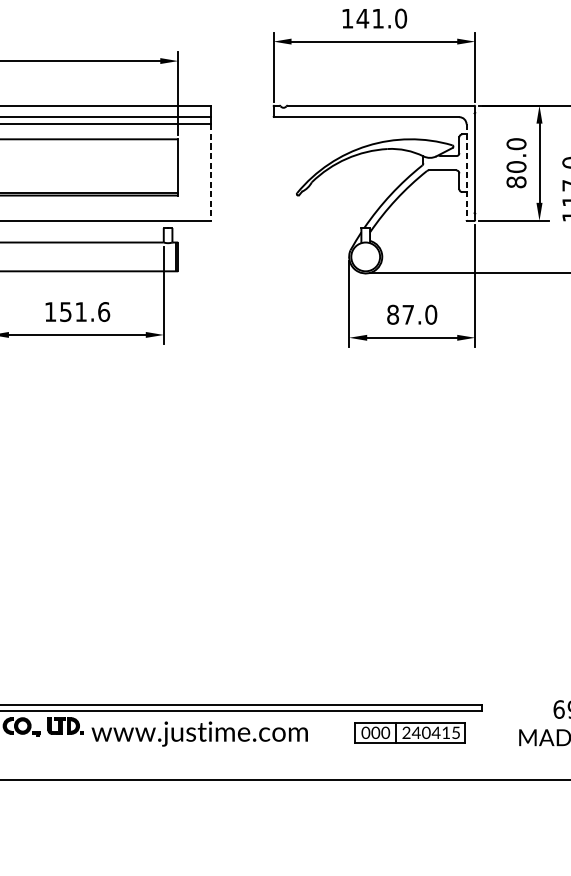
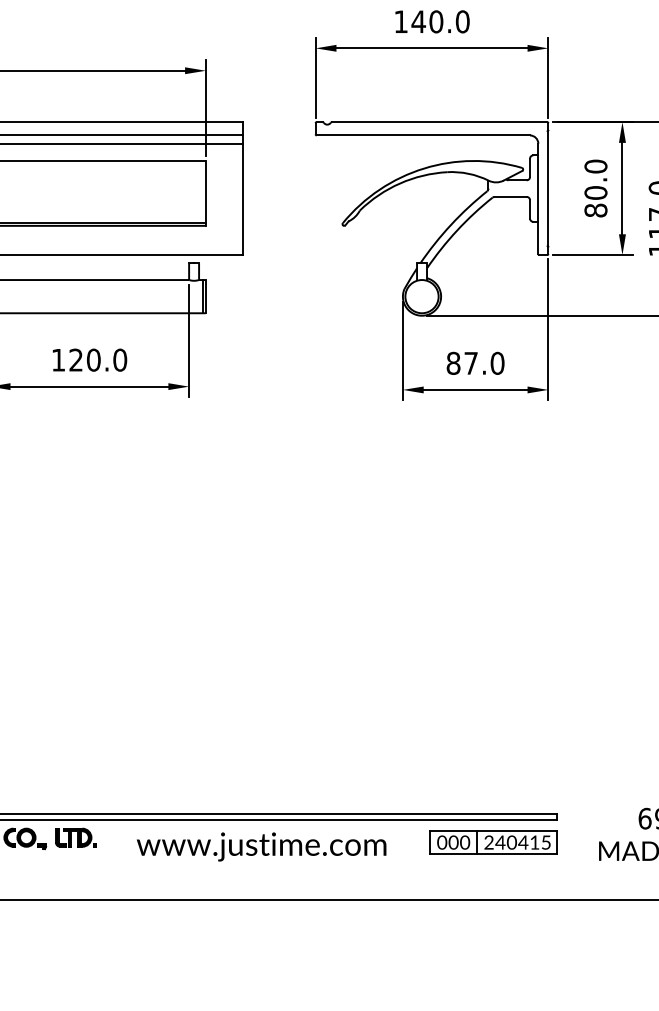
text: (378, 18) -> (436, 21), 141.0 -> 140.0
line: (210, 172) -> (243, 199), dashed -> solid
line: (466, 172) -> (538, 199), dashed -> solid
text: (85, 311) -> (98, 359), 151.6 -> 120.0
part: (410, 732) -> (493, 842), moved
text: (199, 733) -> (261, 846), moved

